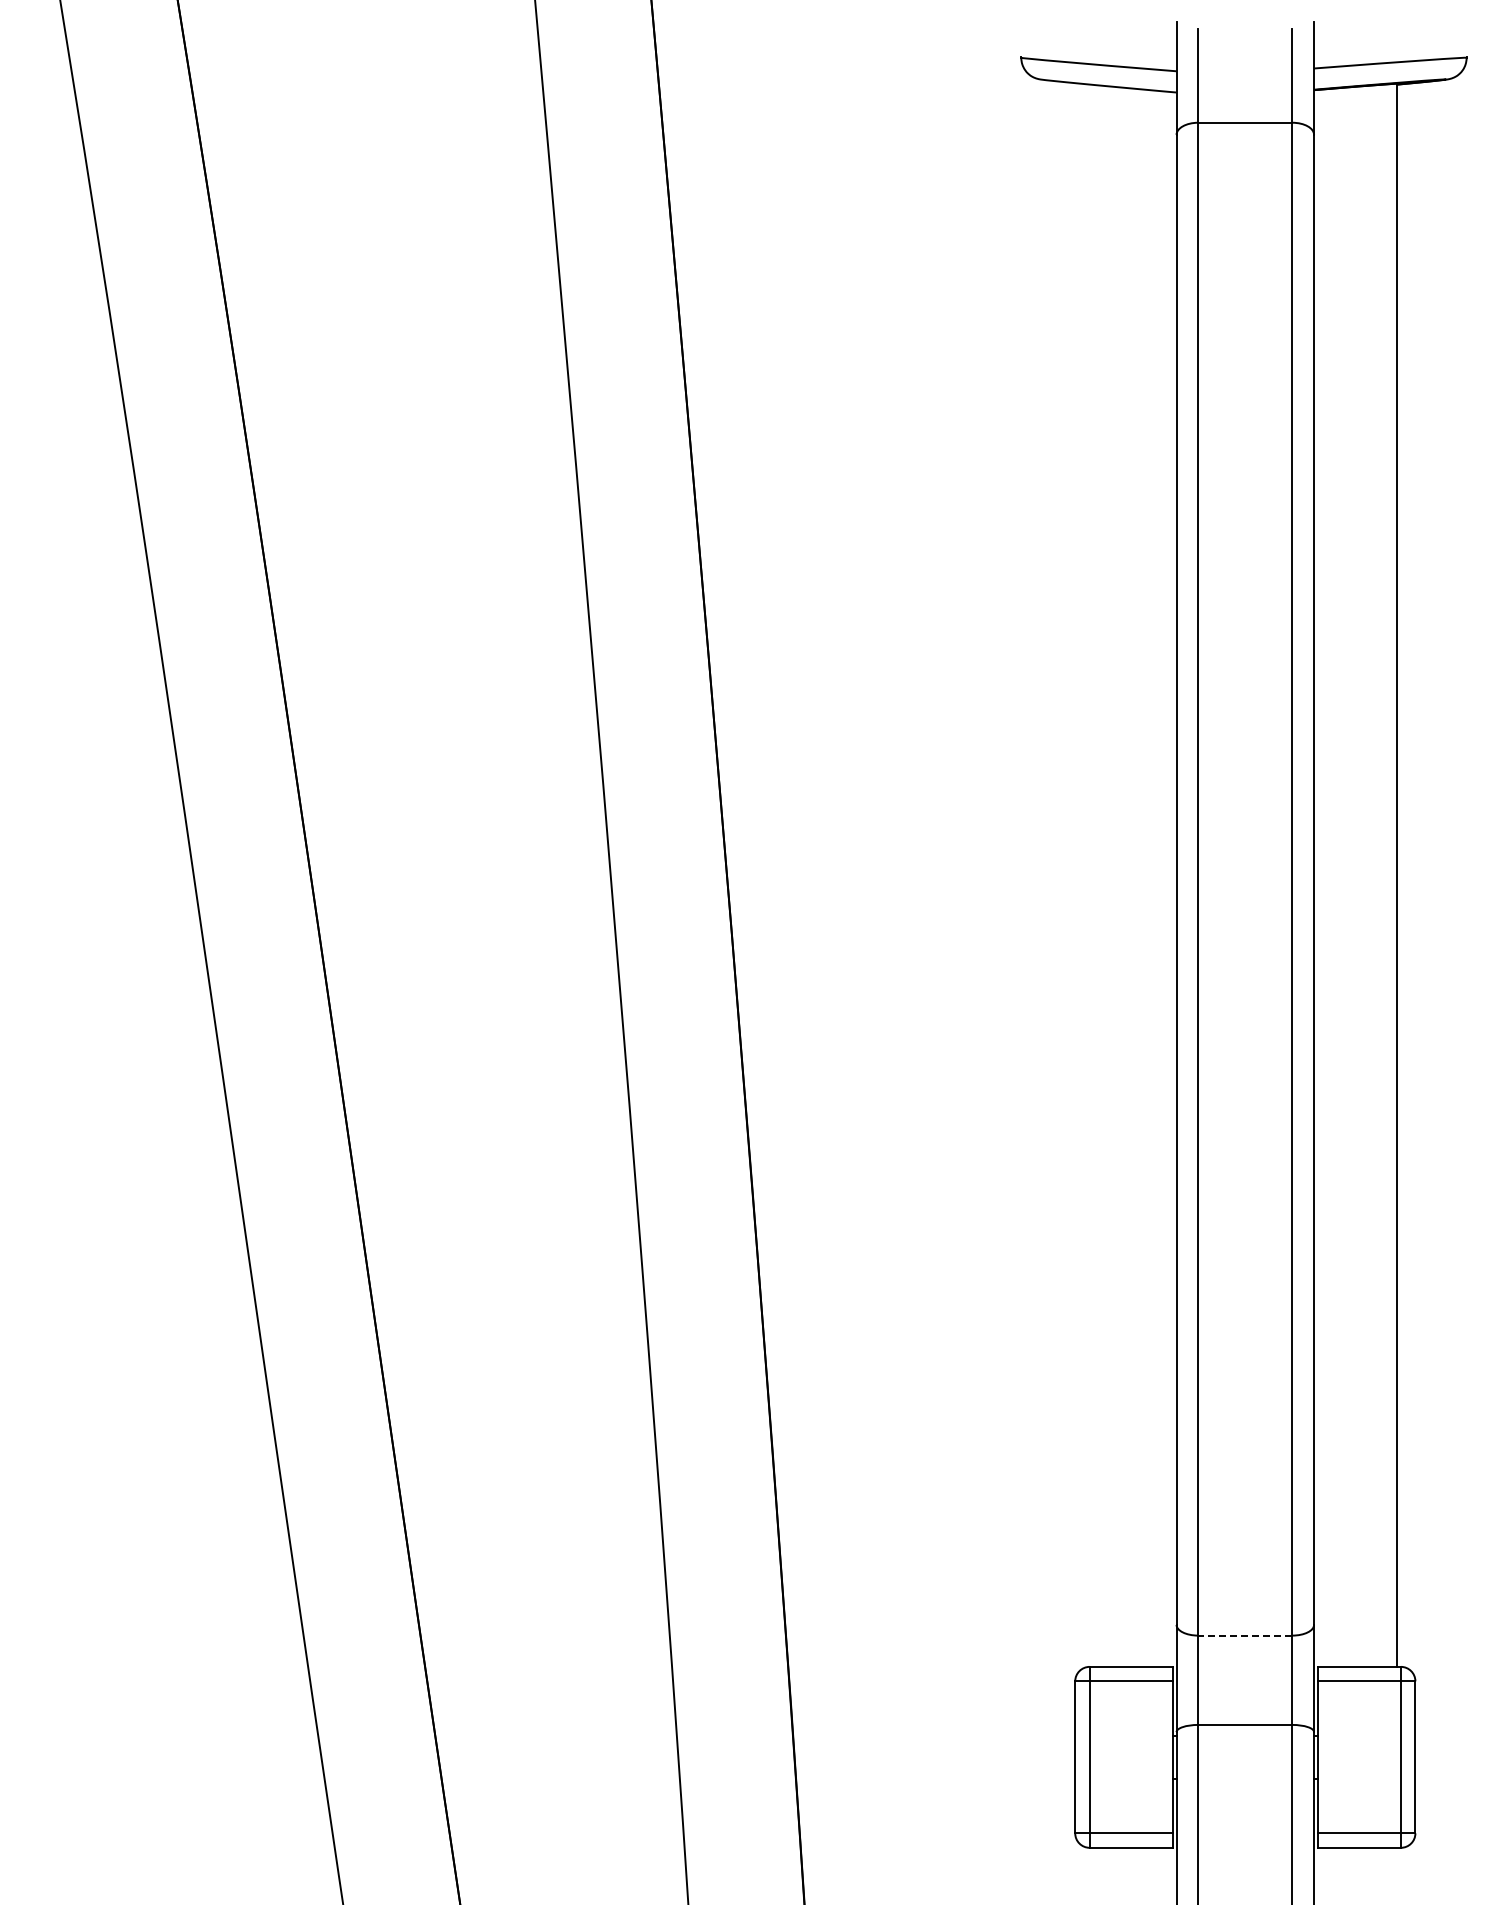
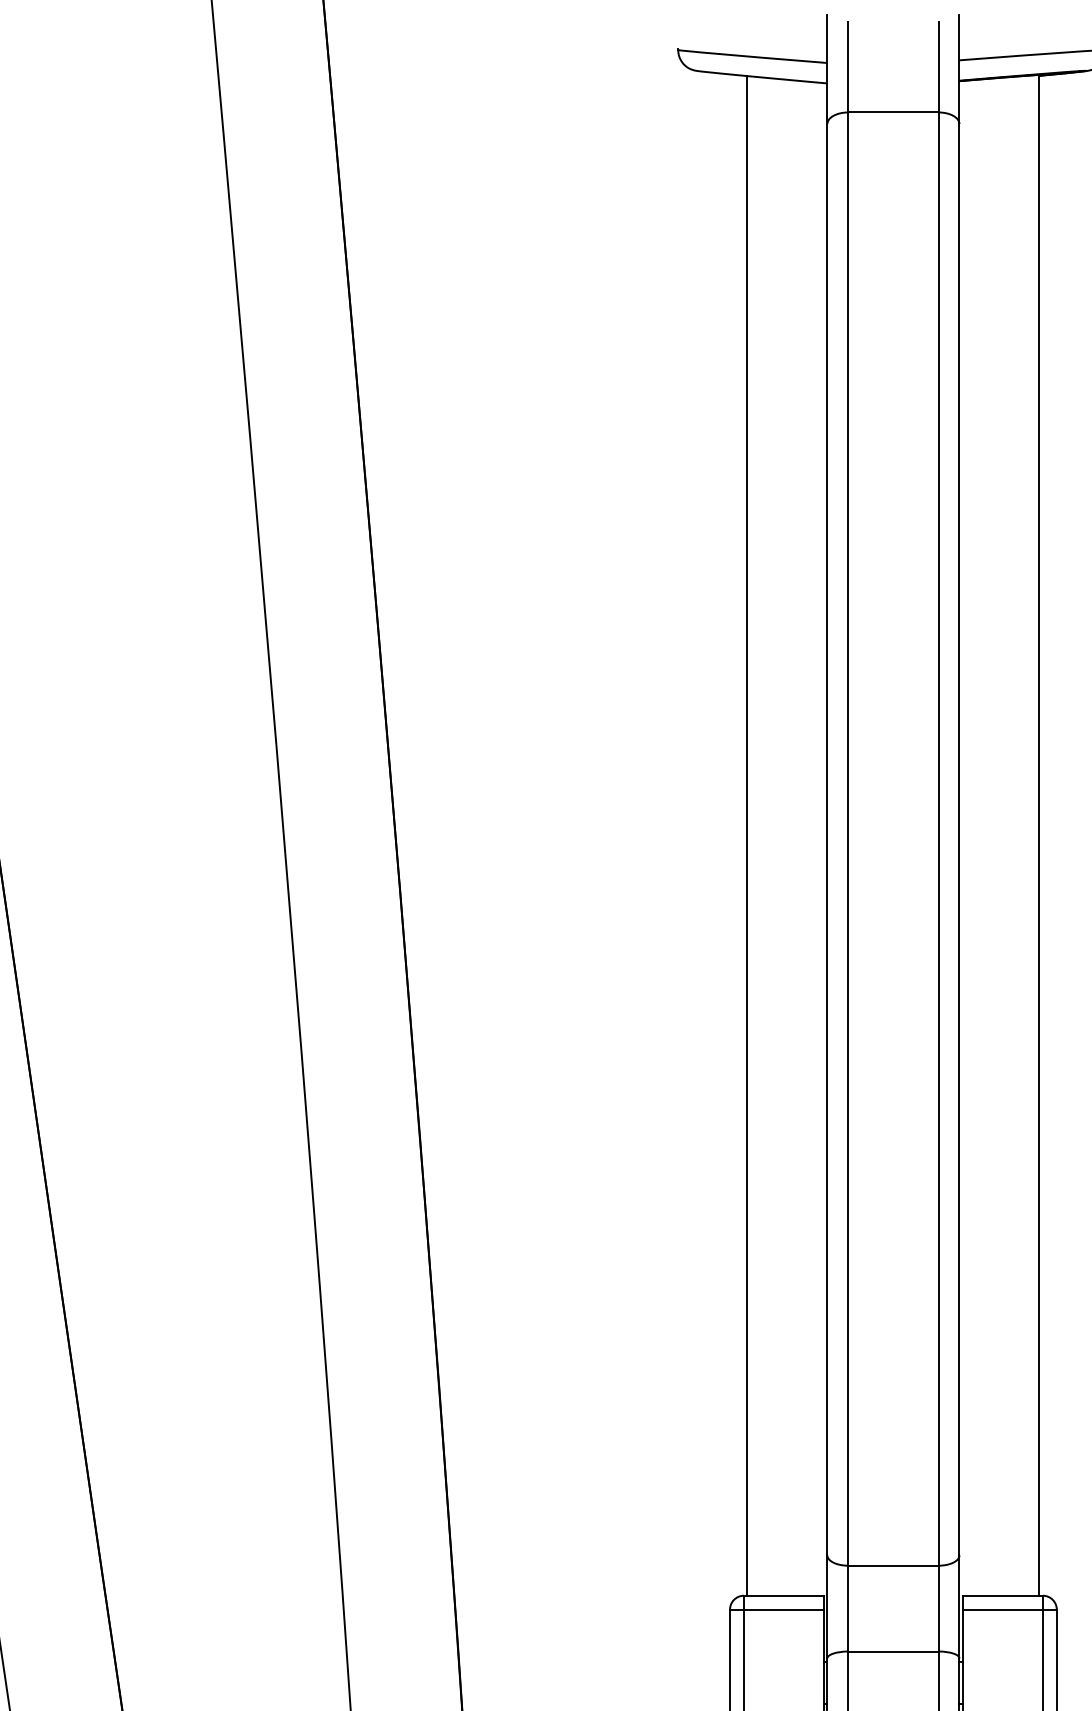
line: (1093, 875) -> (747, 835), added
line: (1244, 1635) -> (892, 1565), dashed -> solid

